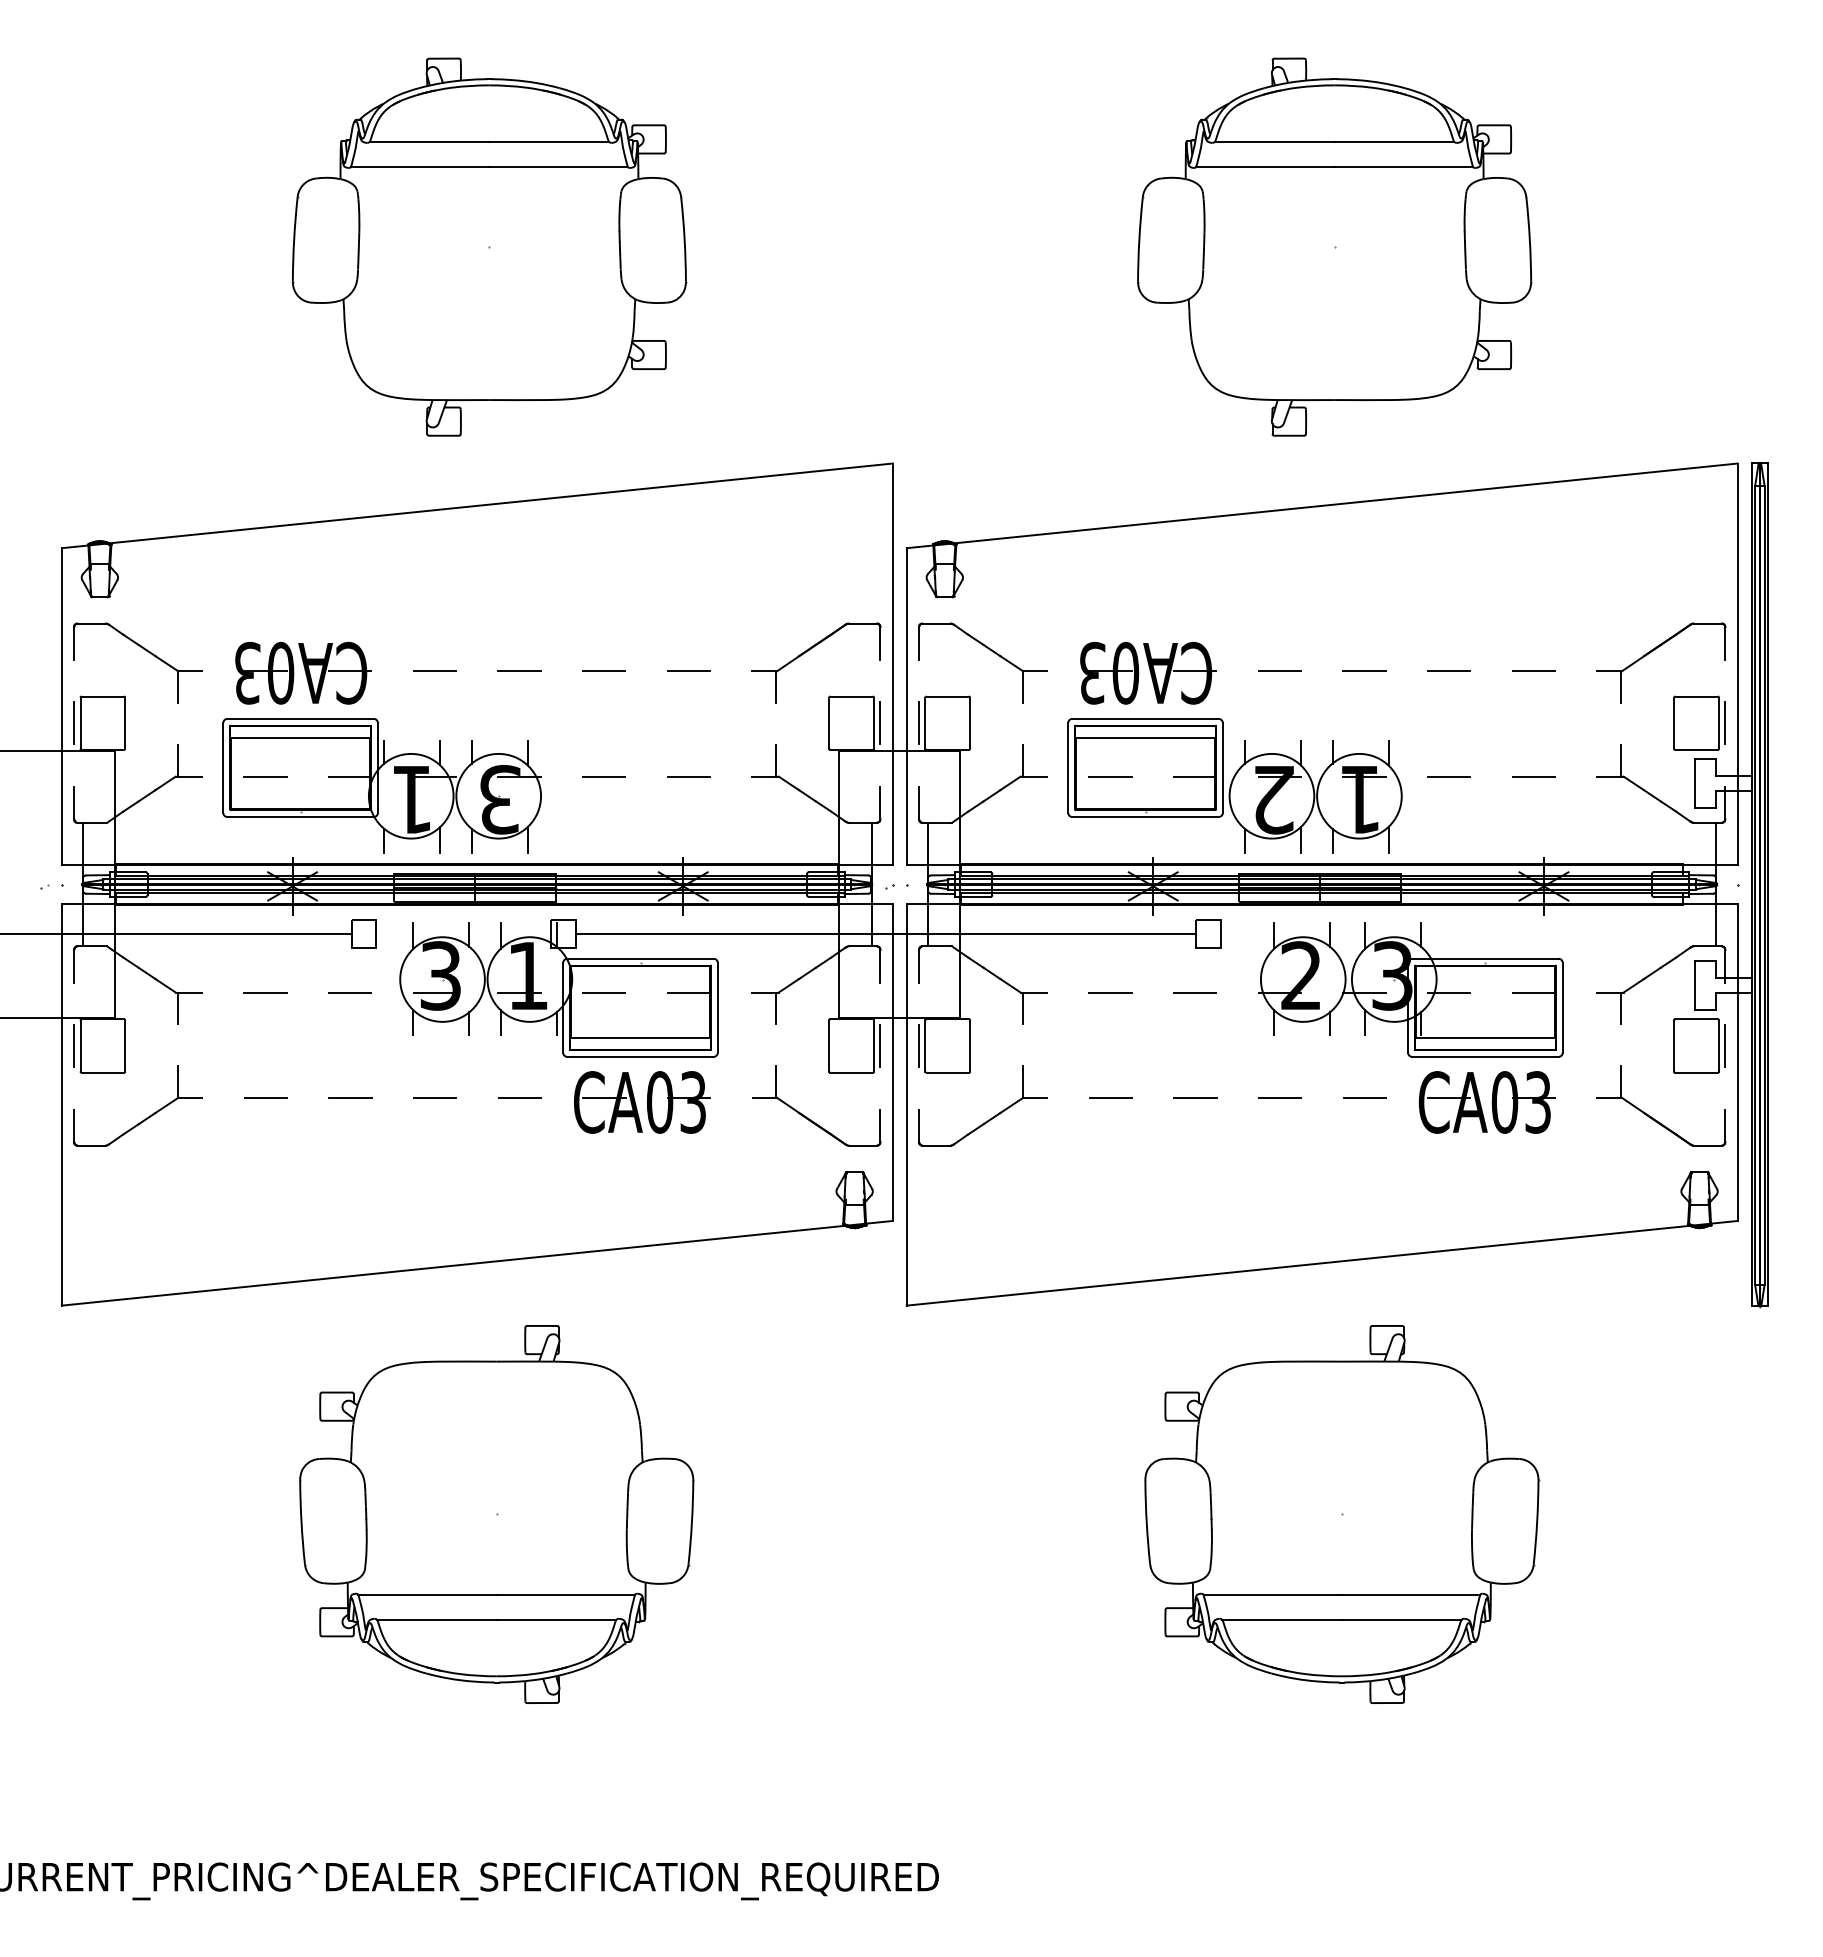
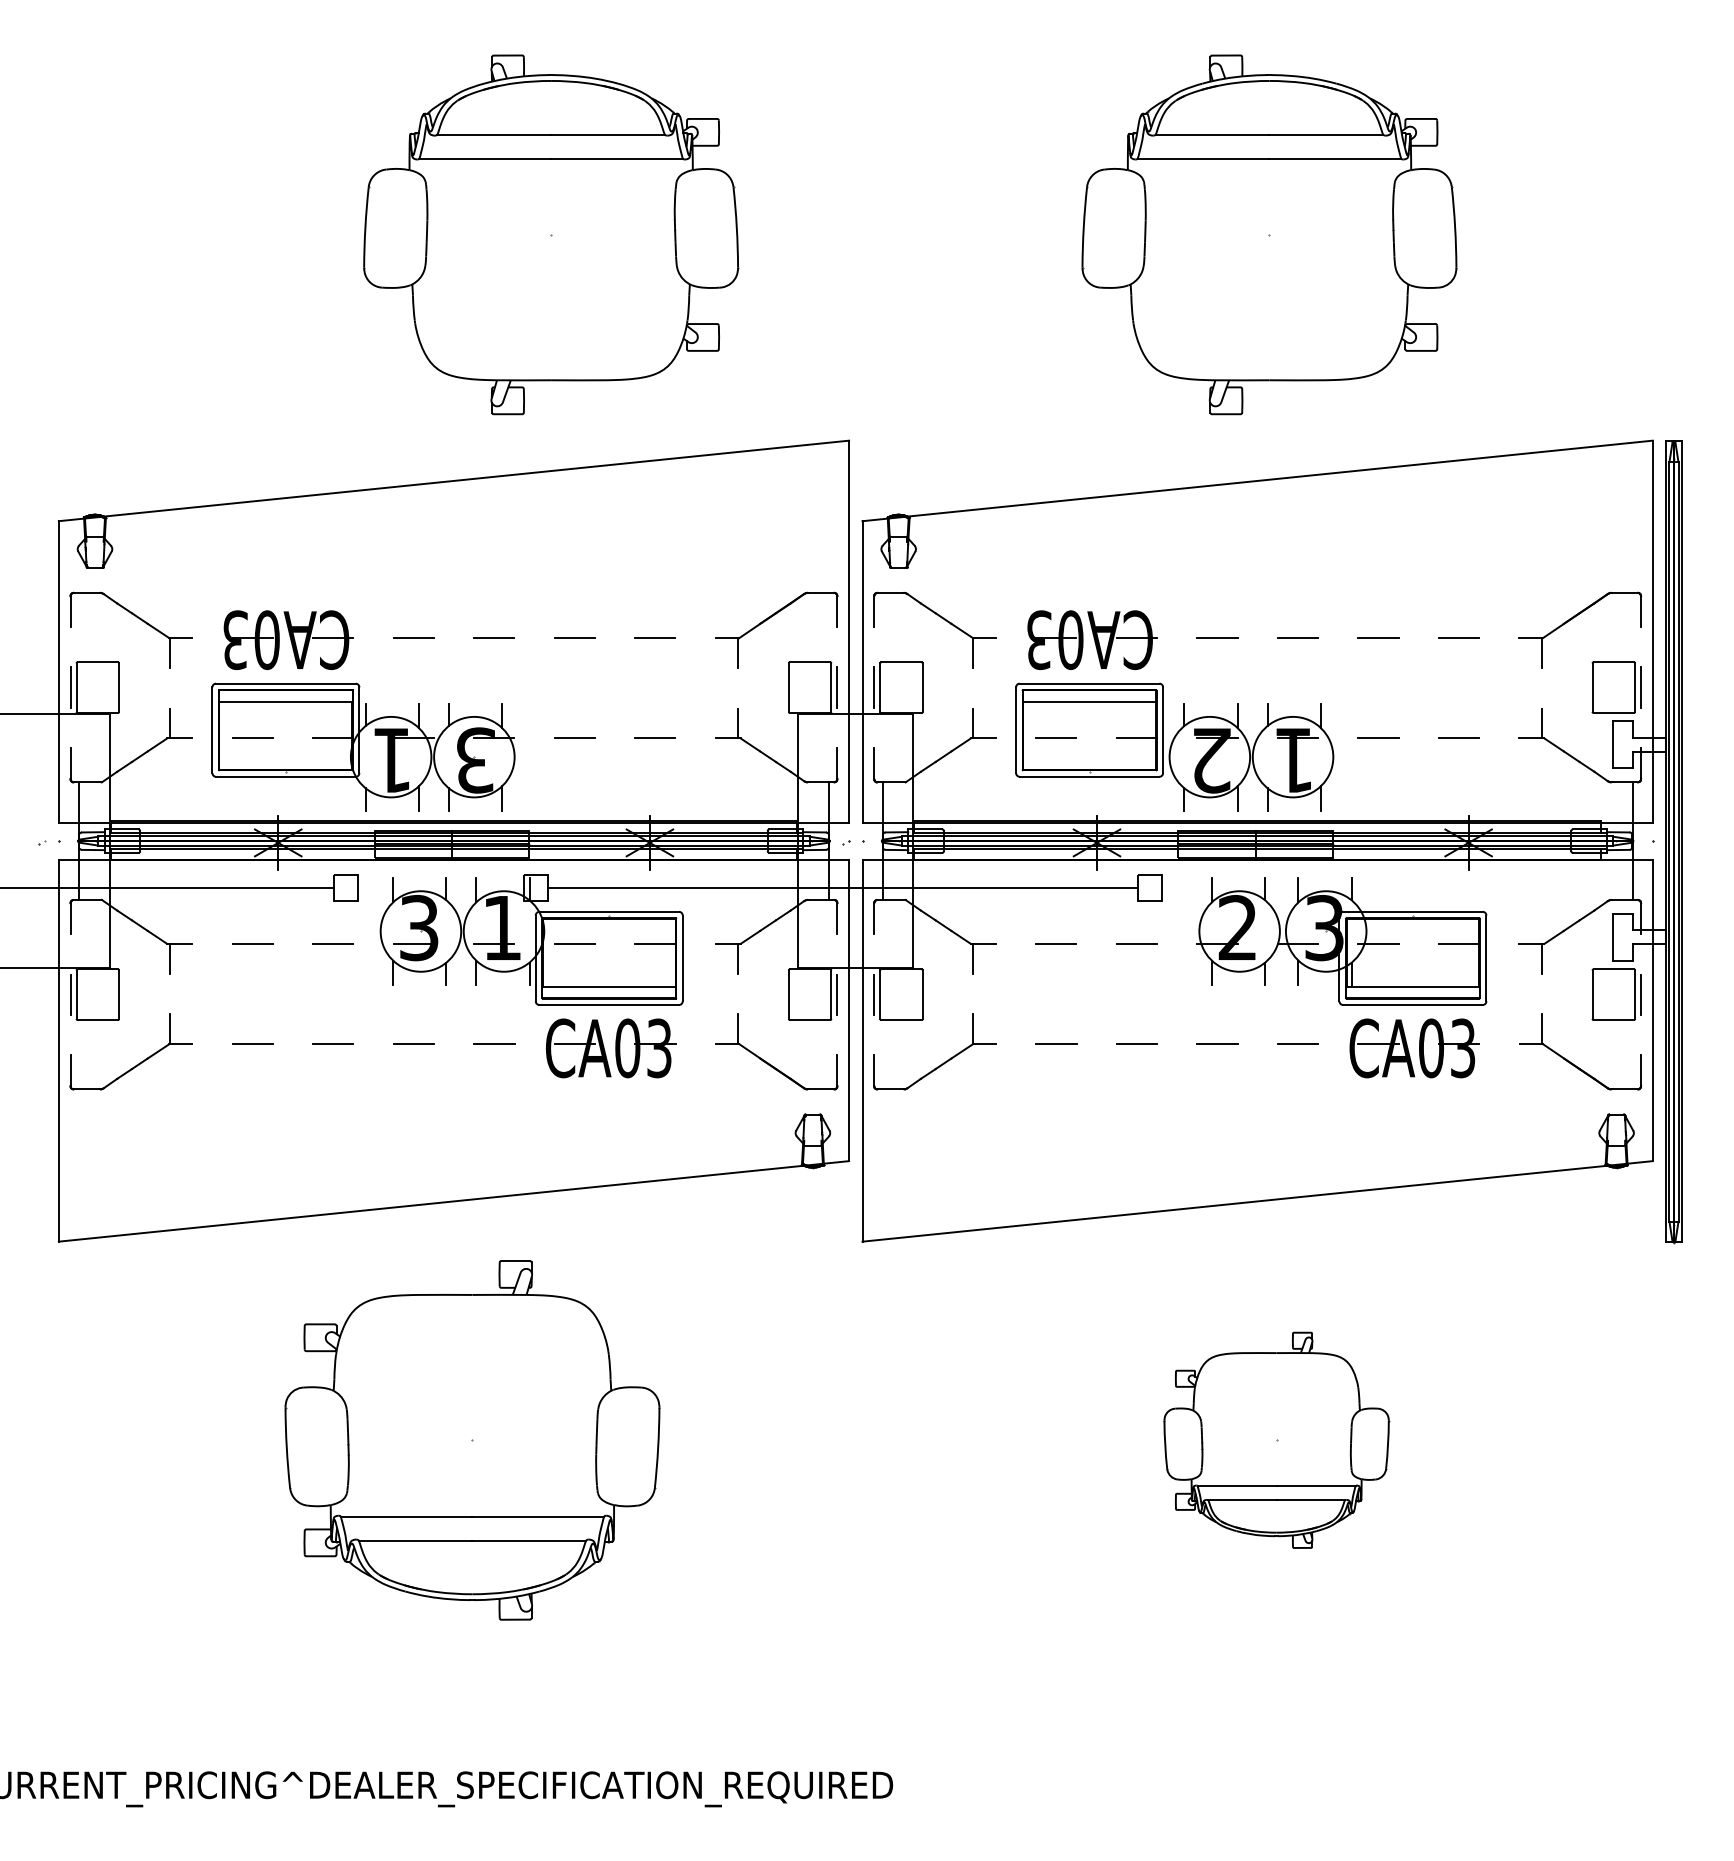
part: (489, 246) -> (551, 234), moved
part: (1342, 1514) -> (1276, 1440), size x0.6

